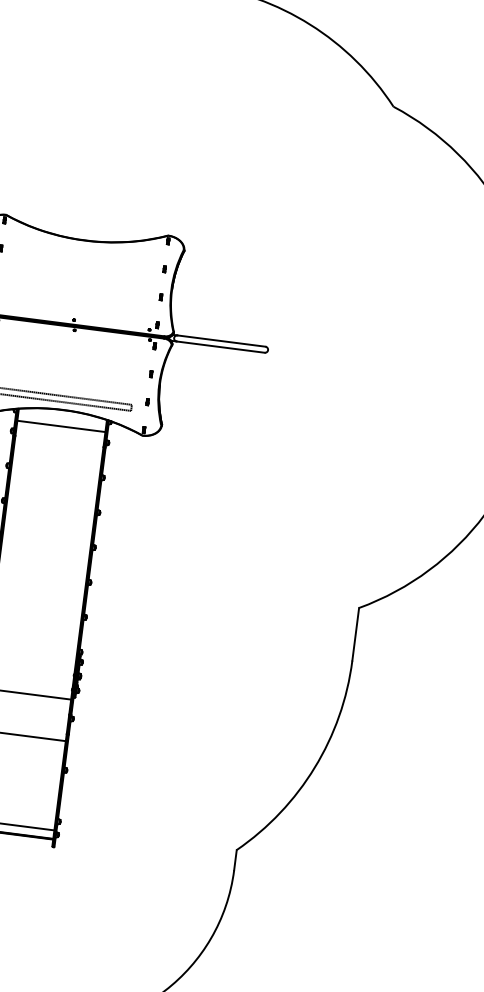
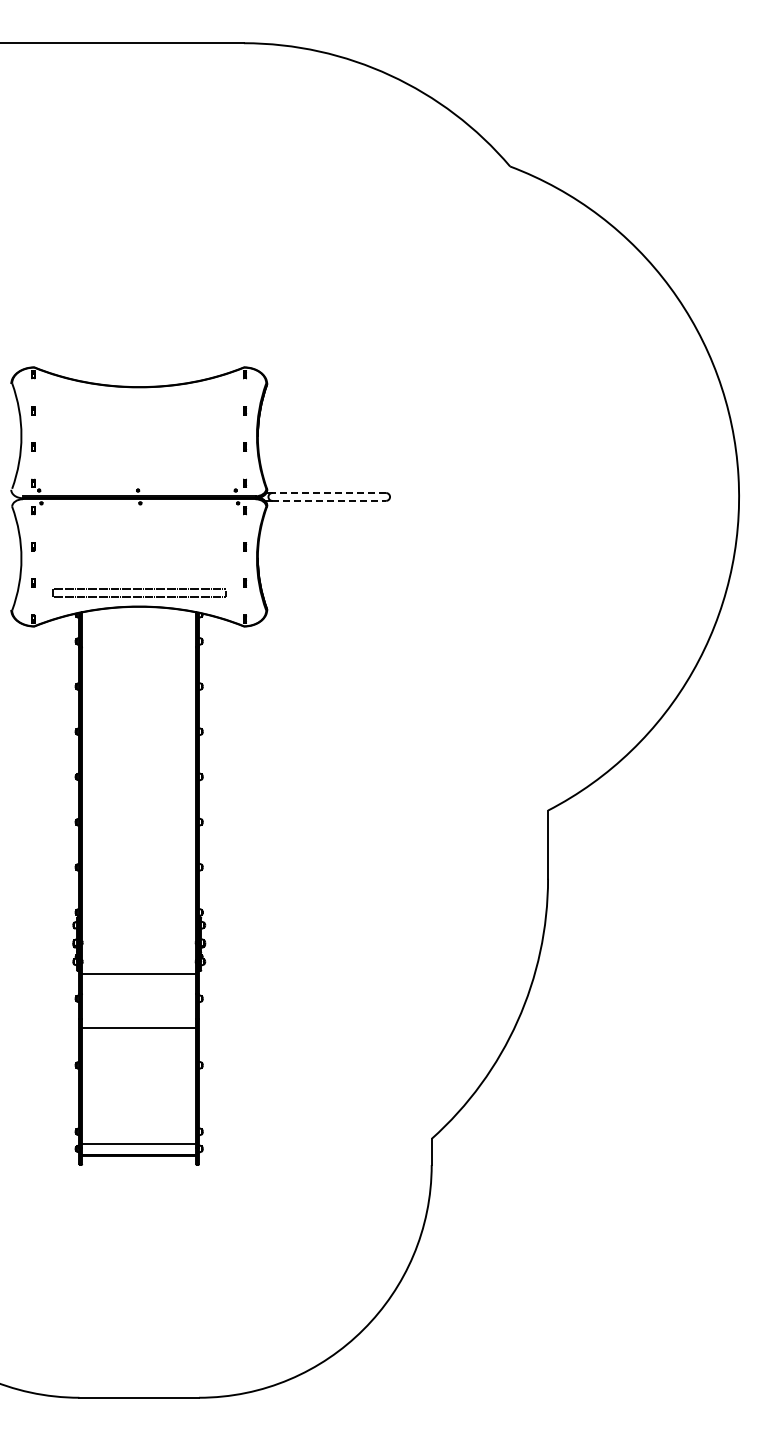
line: (221, 341) -> (329, 493), solid -> dashed
line: (220, 346) -> (329, 500), solid -> dashed
line: (61, 426) -> (139, 627), removed

